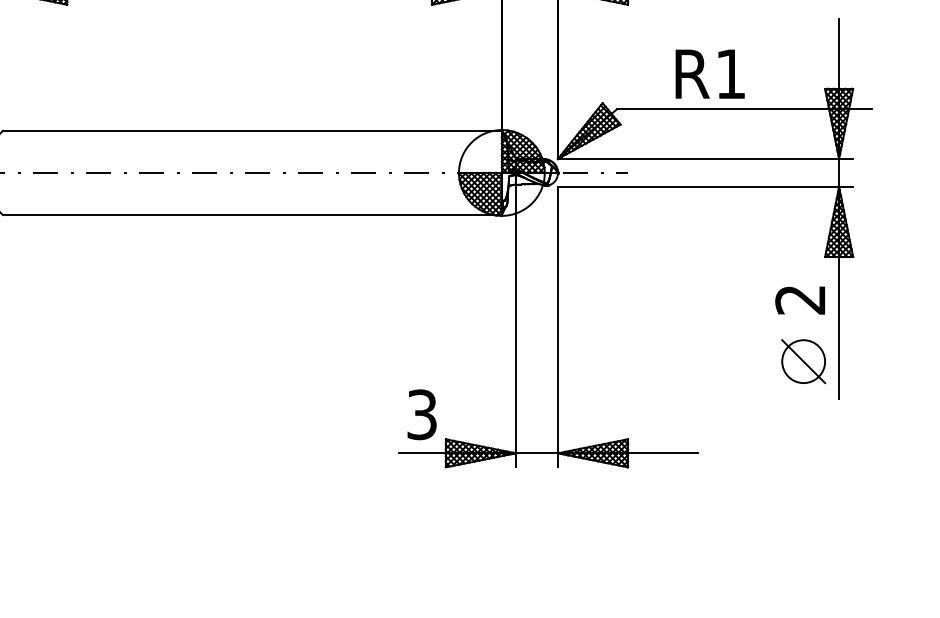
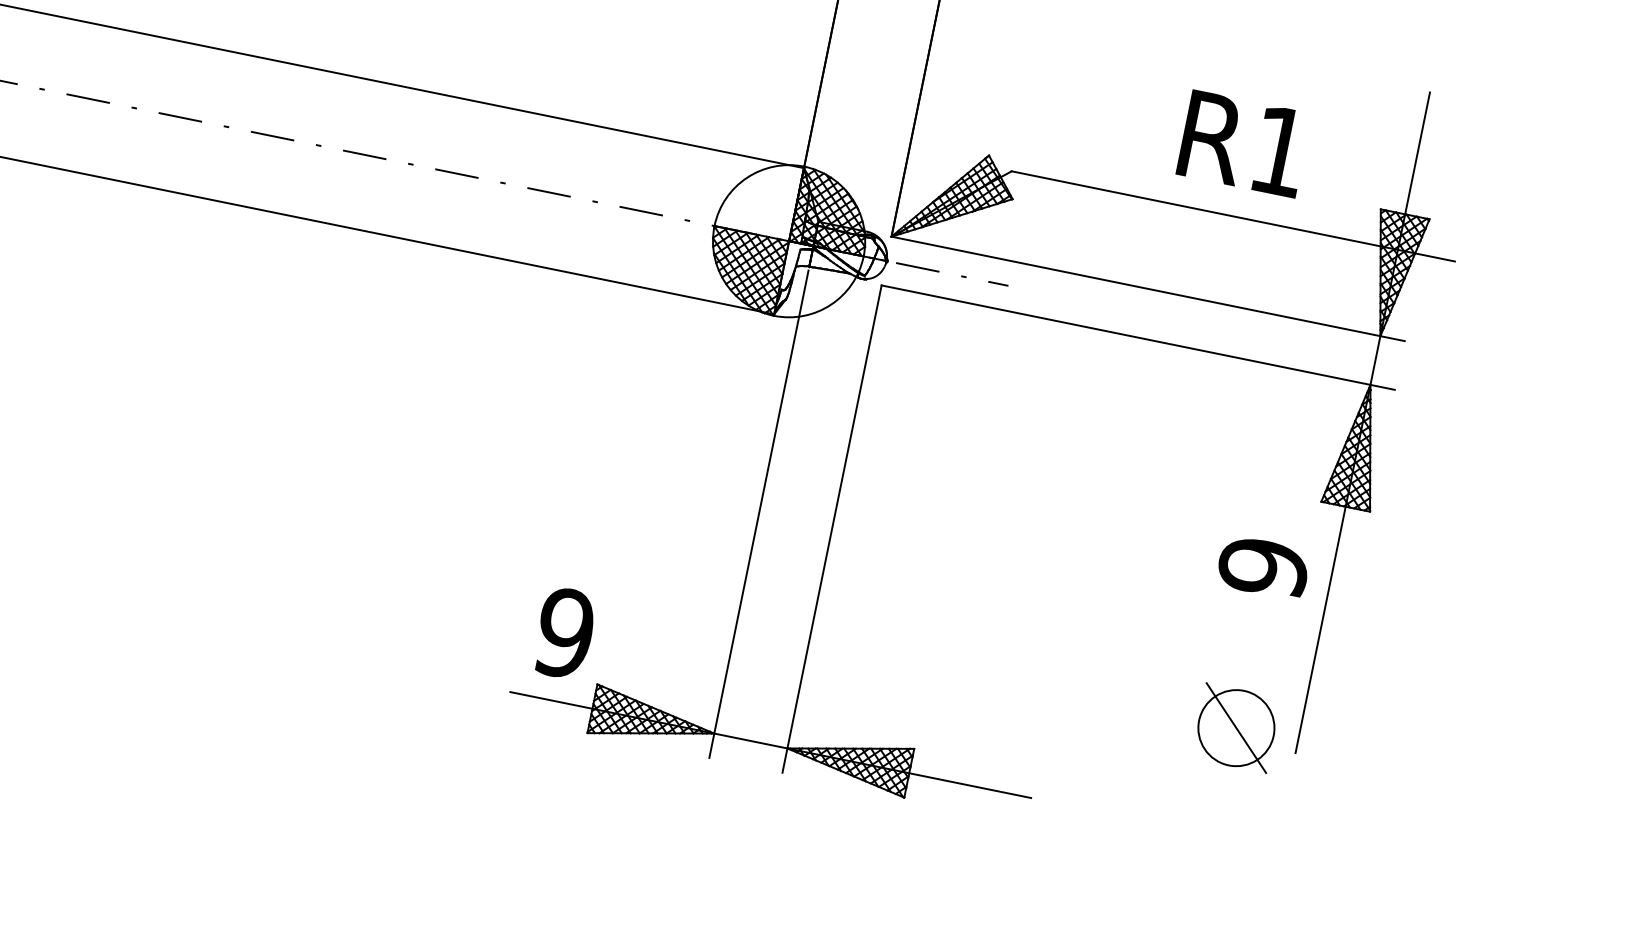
text: (709, 73) -> (1243, 142), moved
text: (800, 299) -> (1263, 566), 2 -> 9
part: (803, 361) -> (1236, 727), moved
text: (421, 414) -> (563, 632), 3 -> 9

